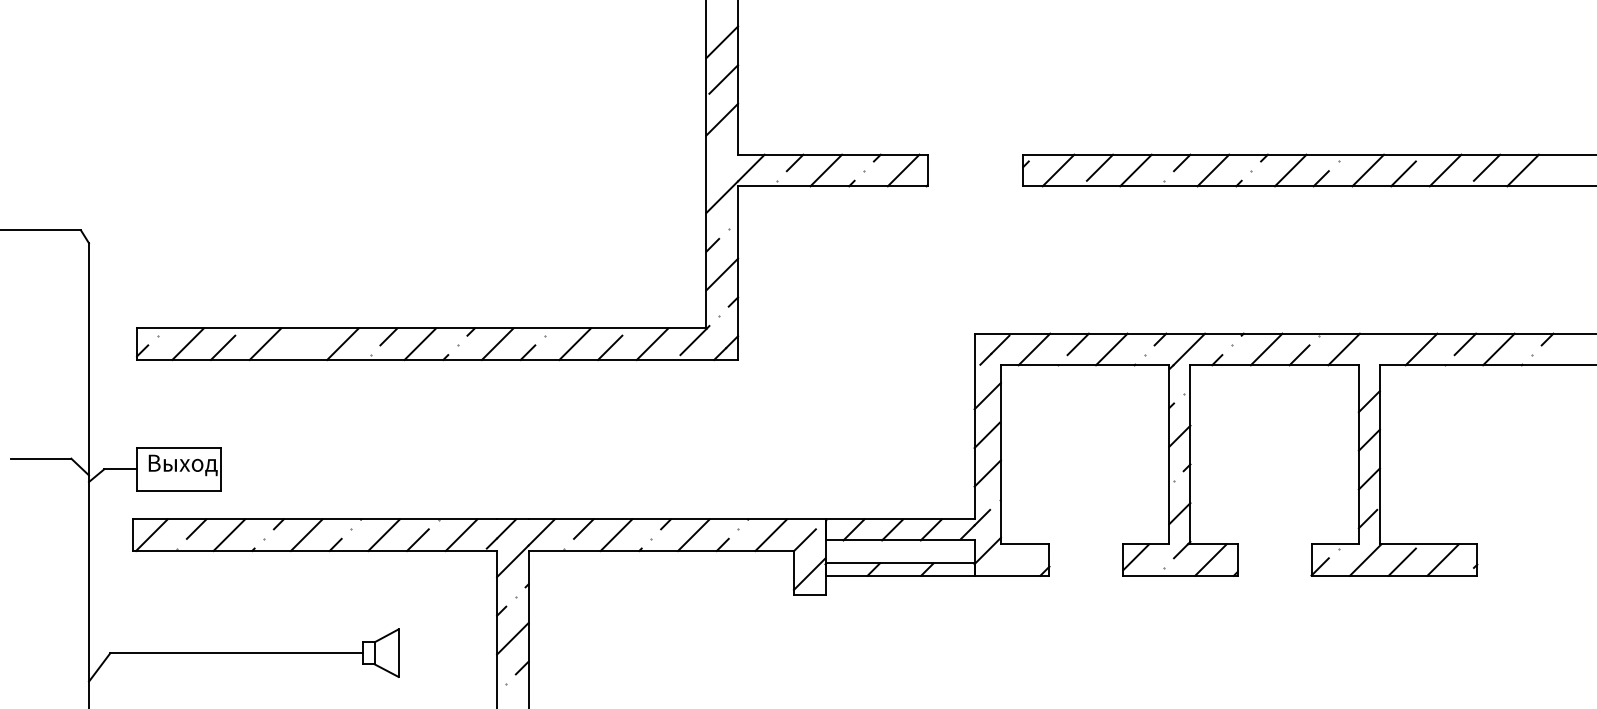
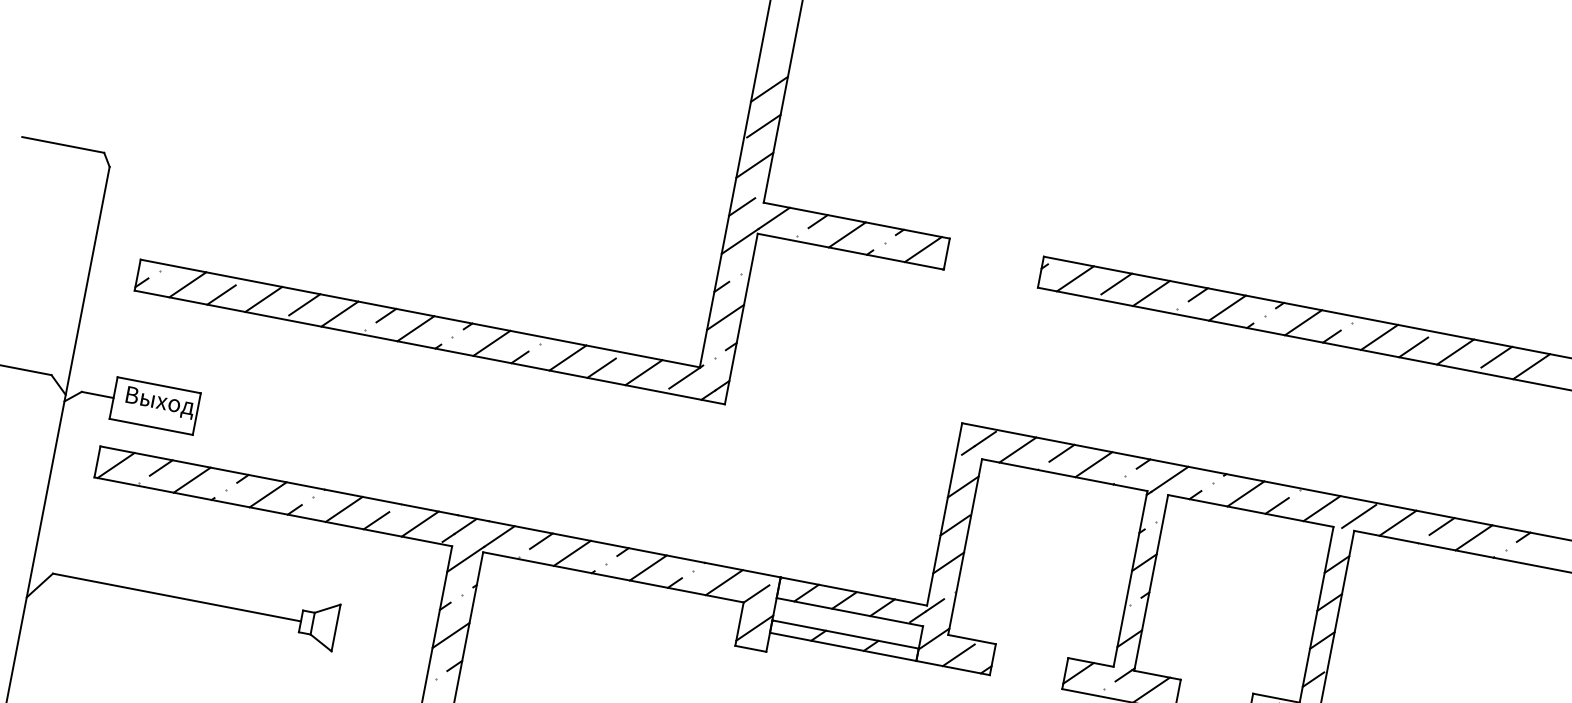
line: (717, 162) -> (742, 206), added
line: (306, 341) -> (304, 304), added
line: (1381, 349) -> (1358, 515), added
line: (1014, 561) -> (958, 654), added

